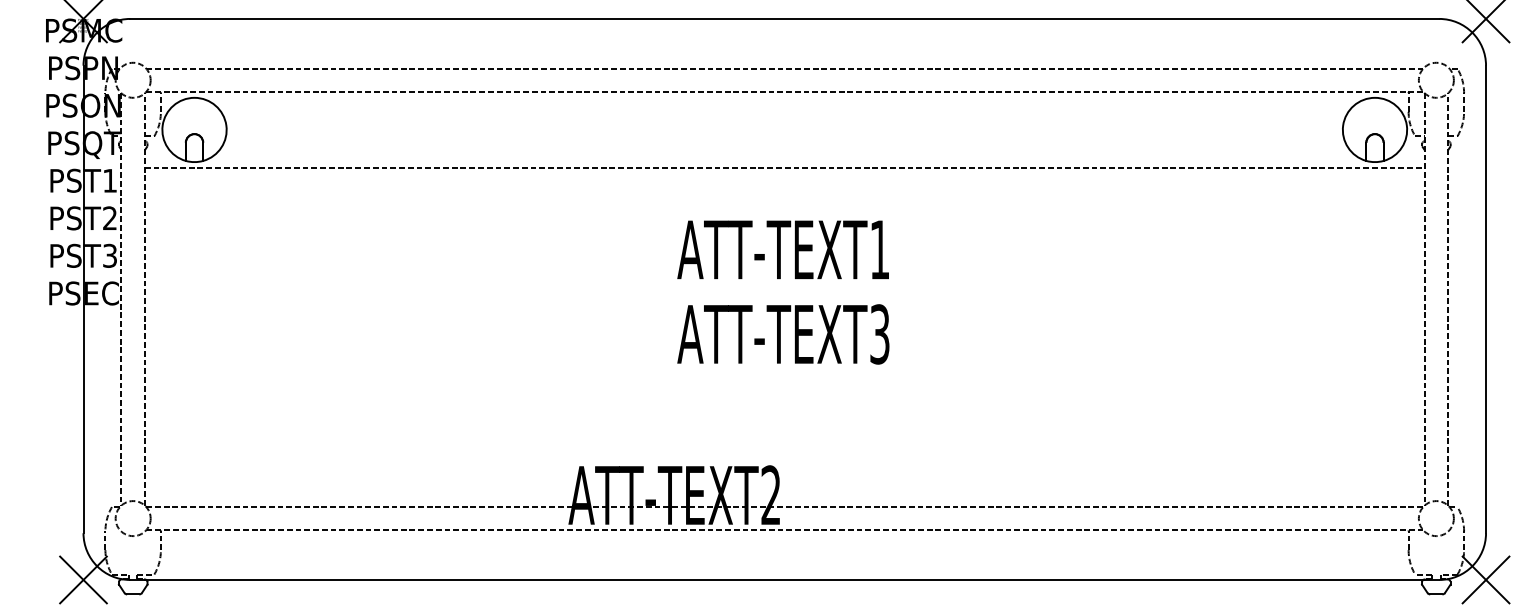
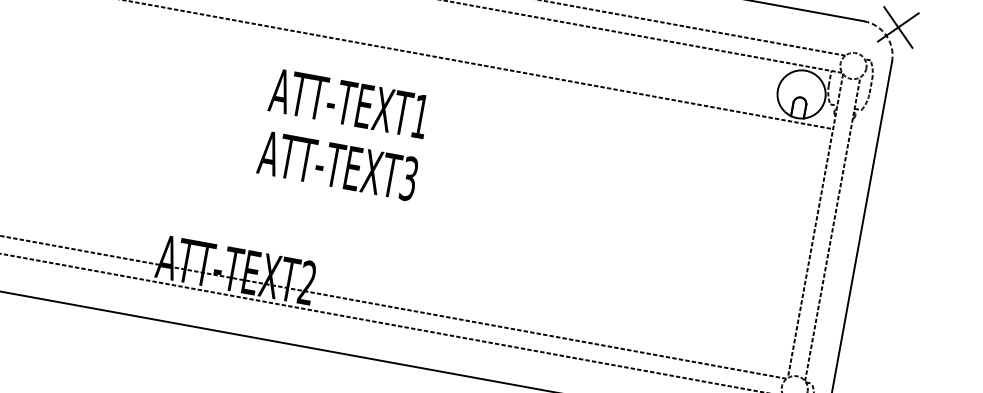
arc: (1472, 32) -> (886, 35), solid -> dashed

